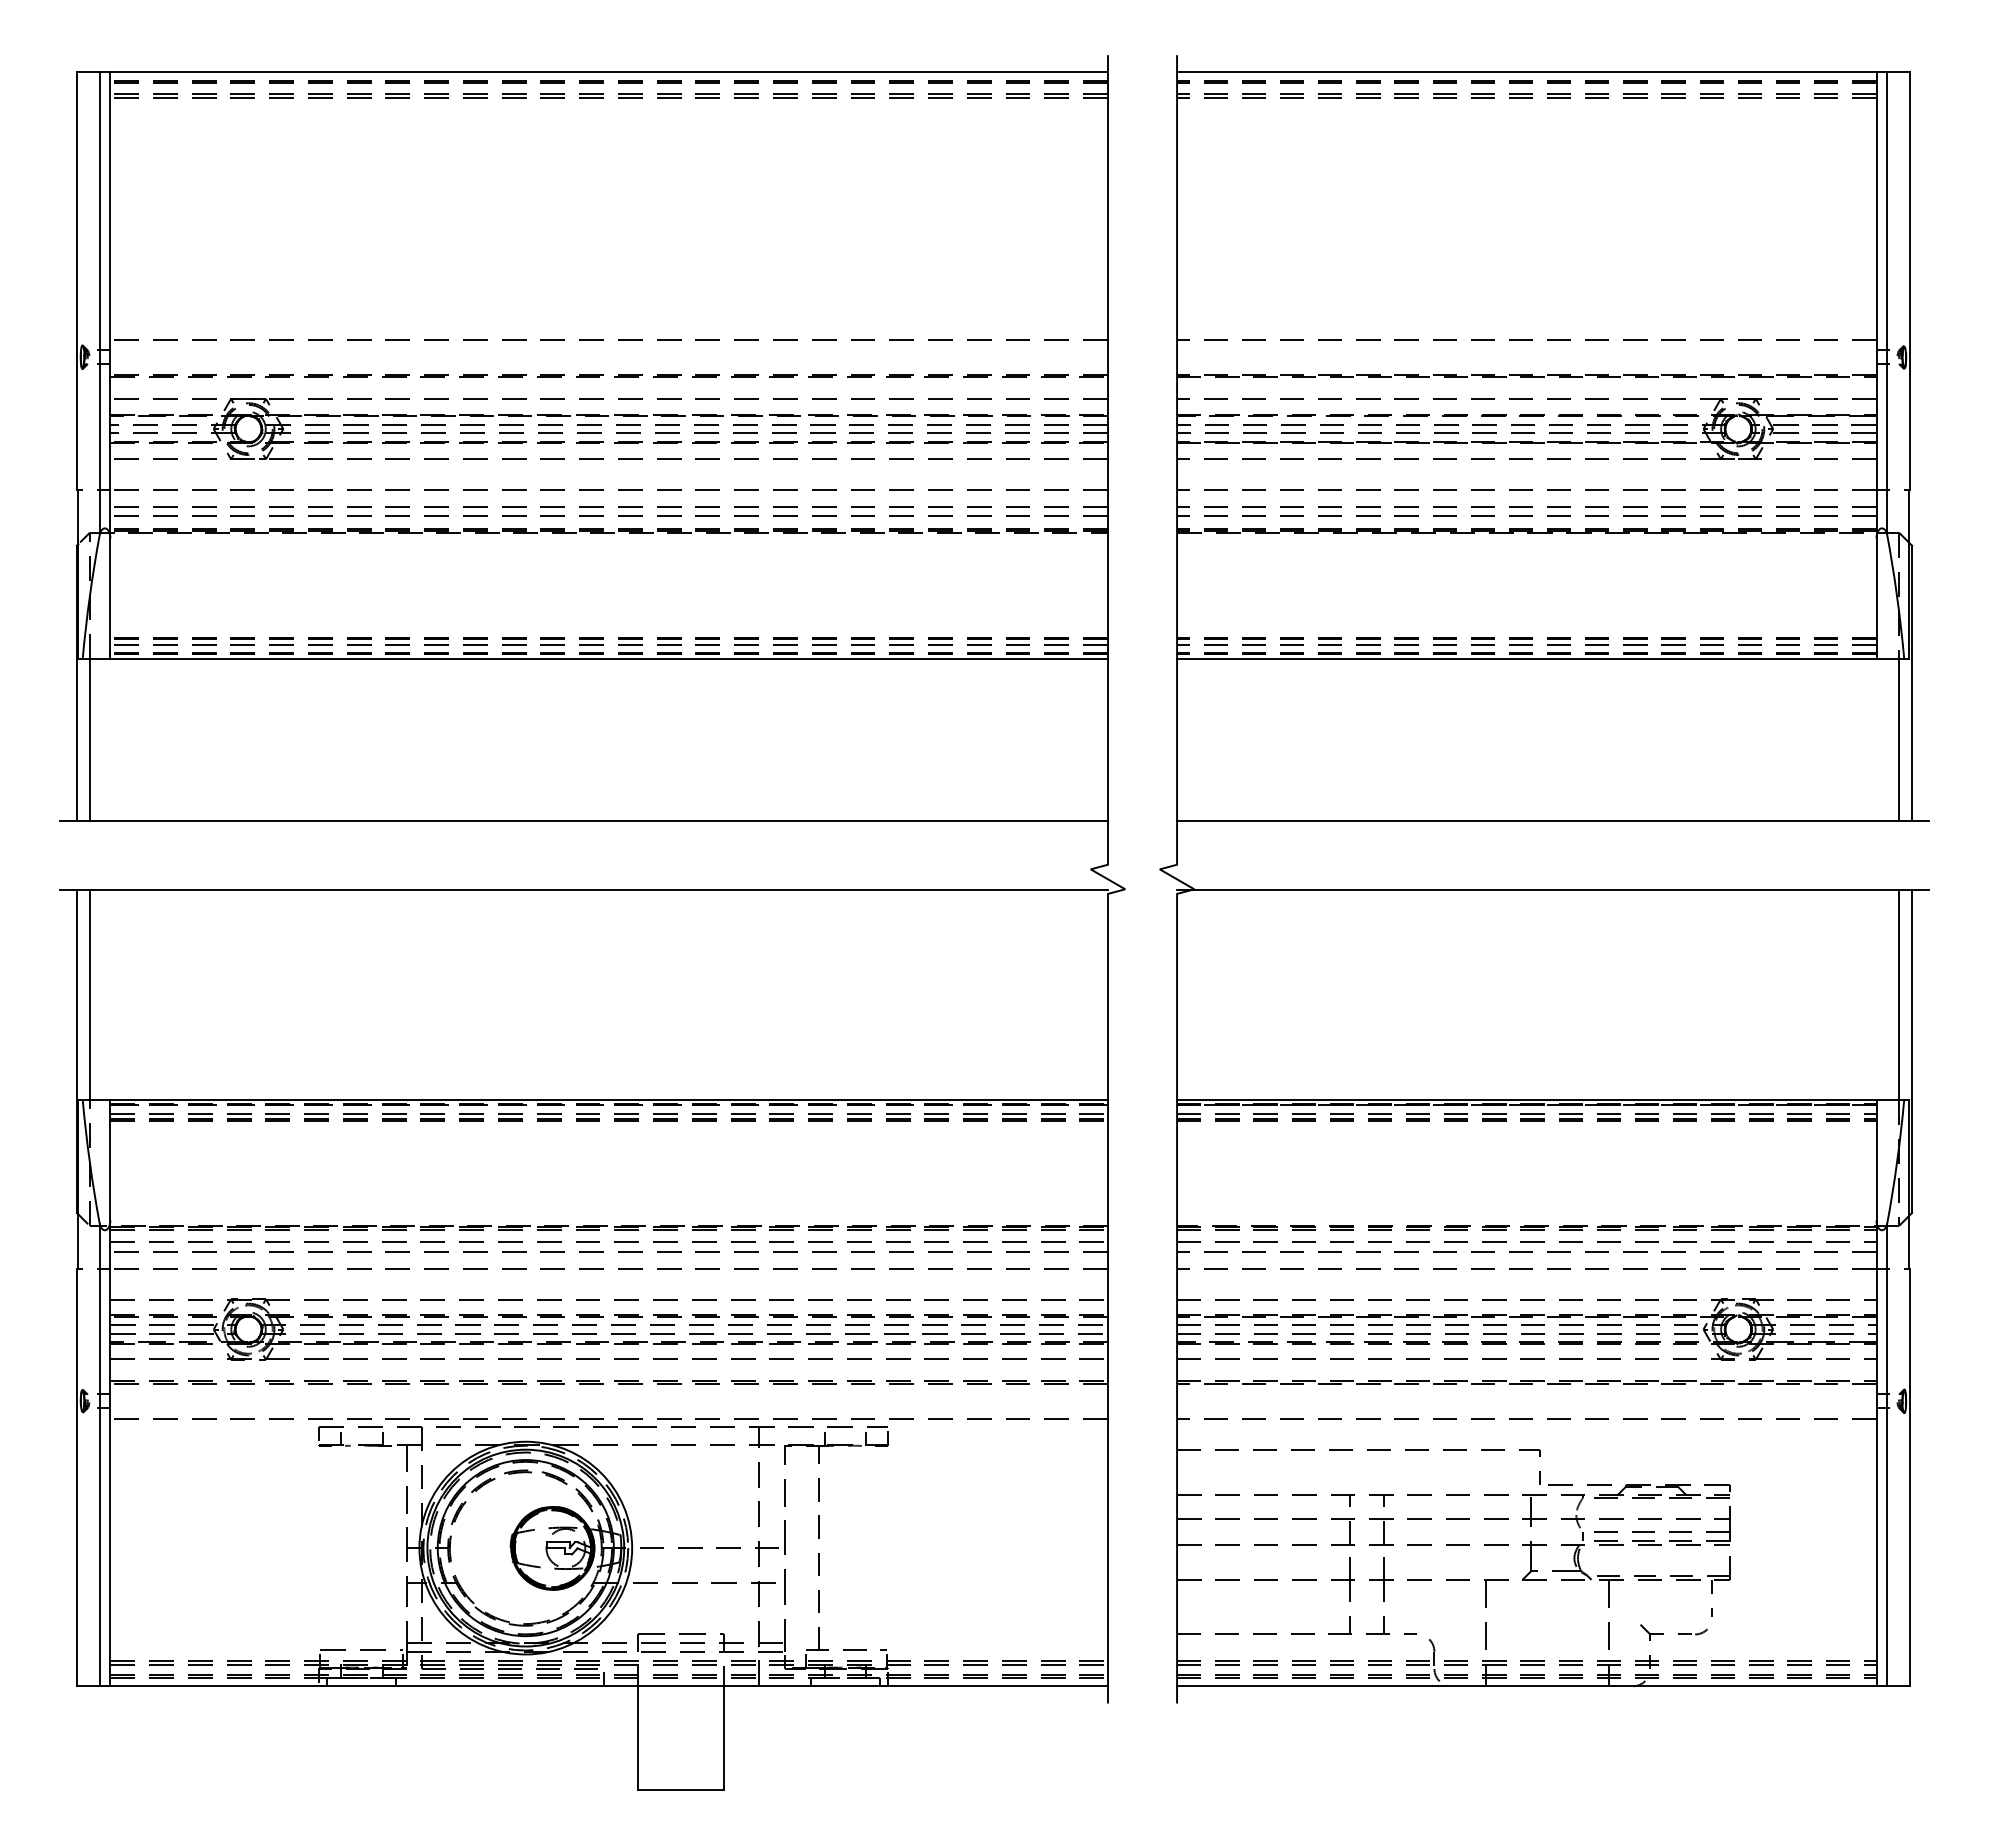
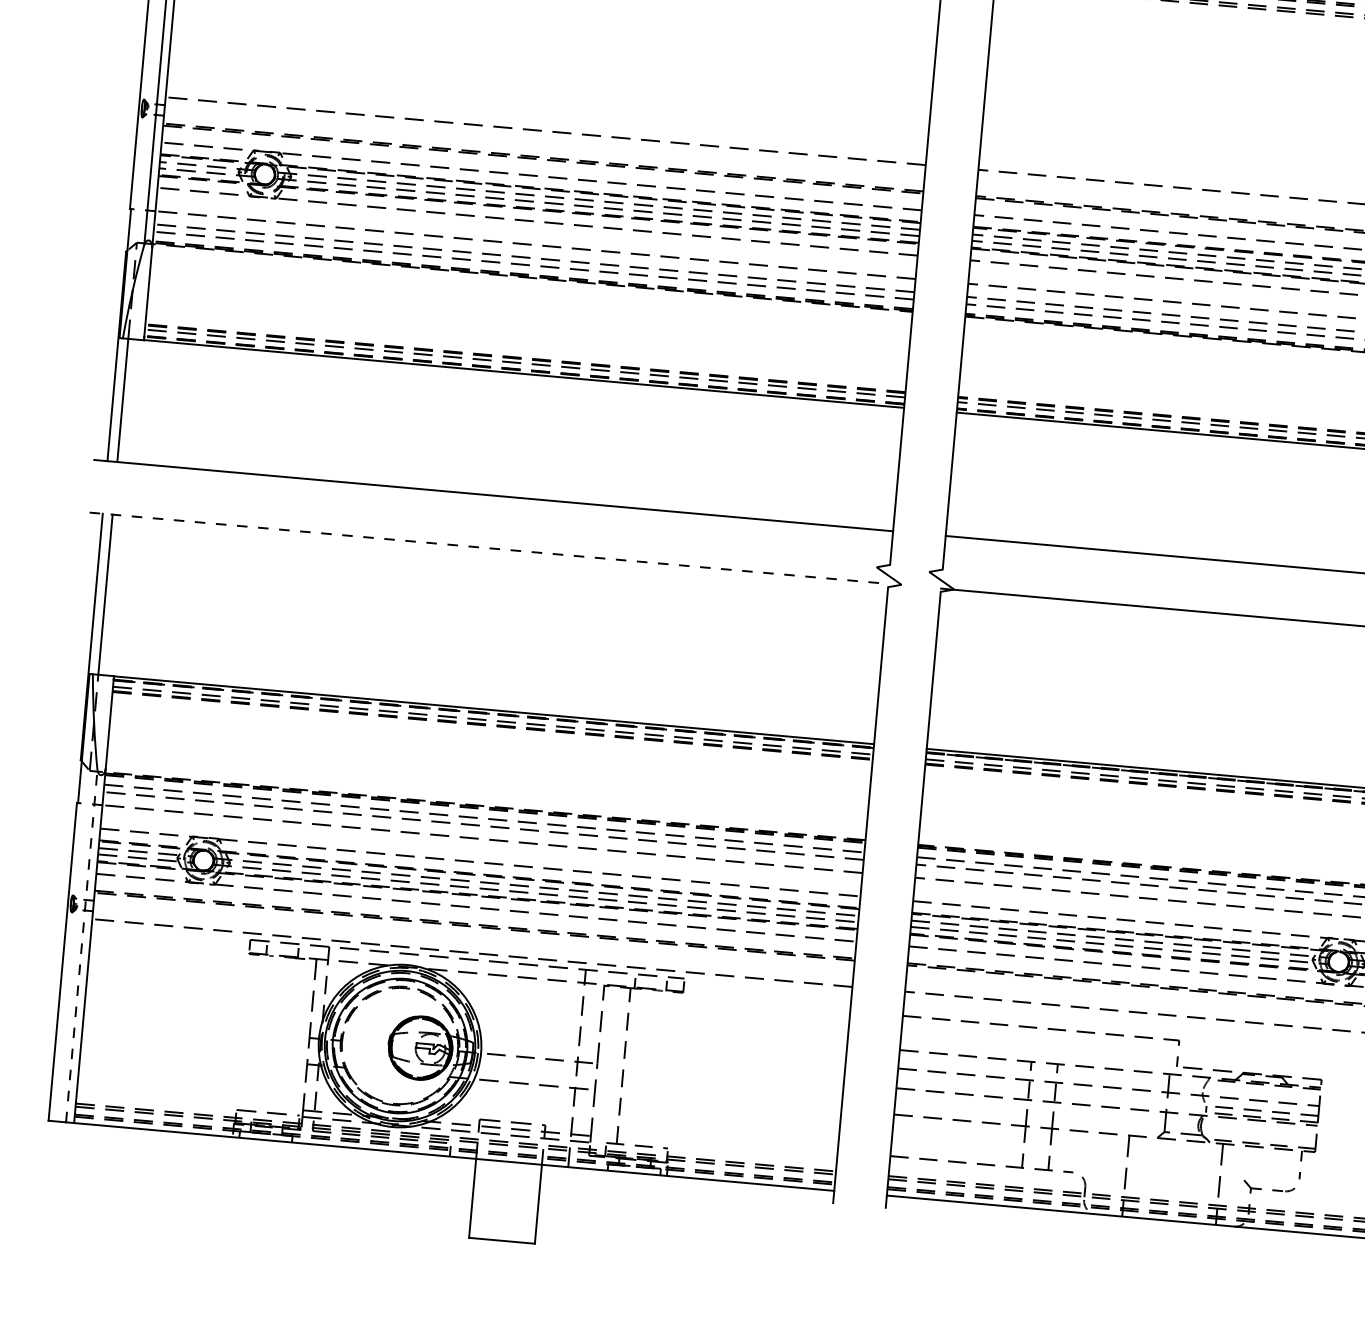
line: (584, 889) -> (489, 548), solid -> dashed
line: (99, 1455) -> (81, 946), solid -> dashed

